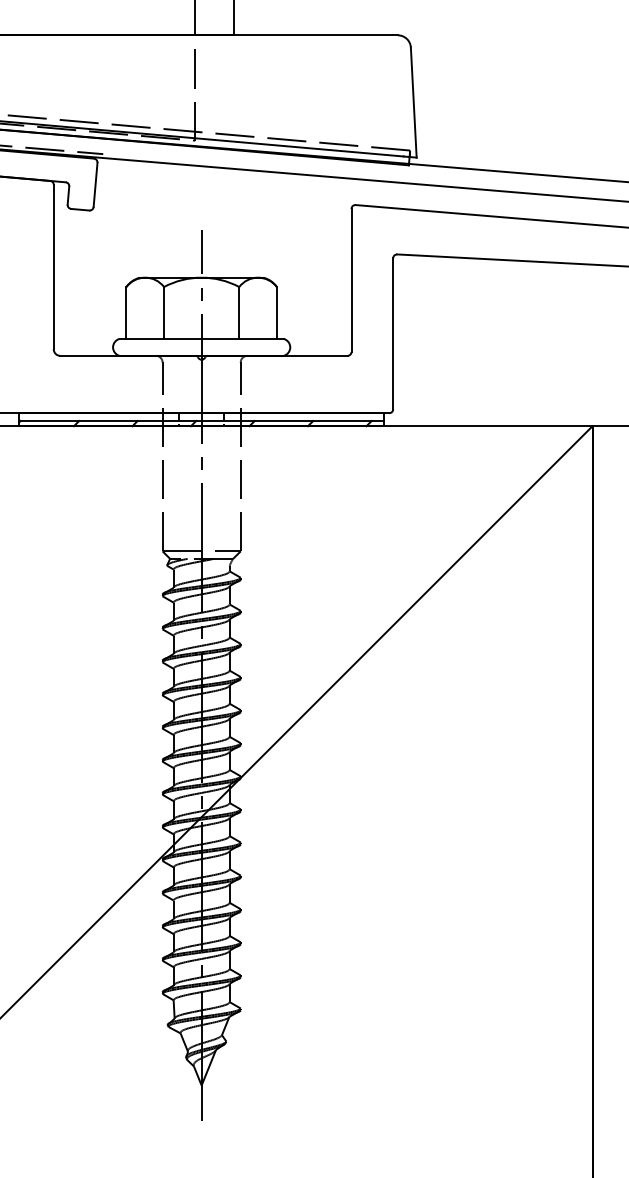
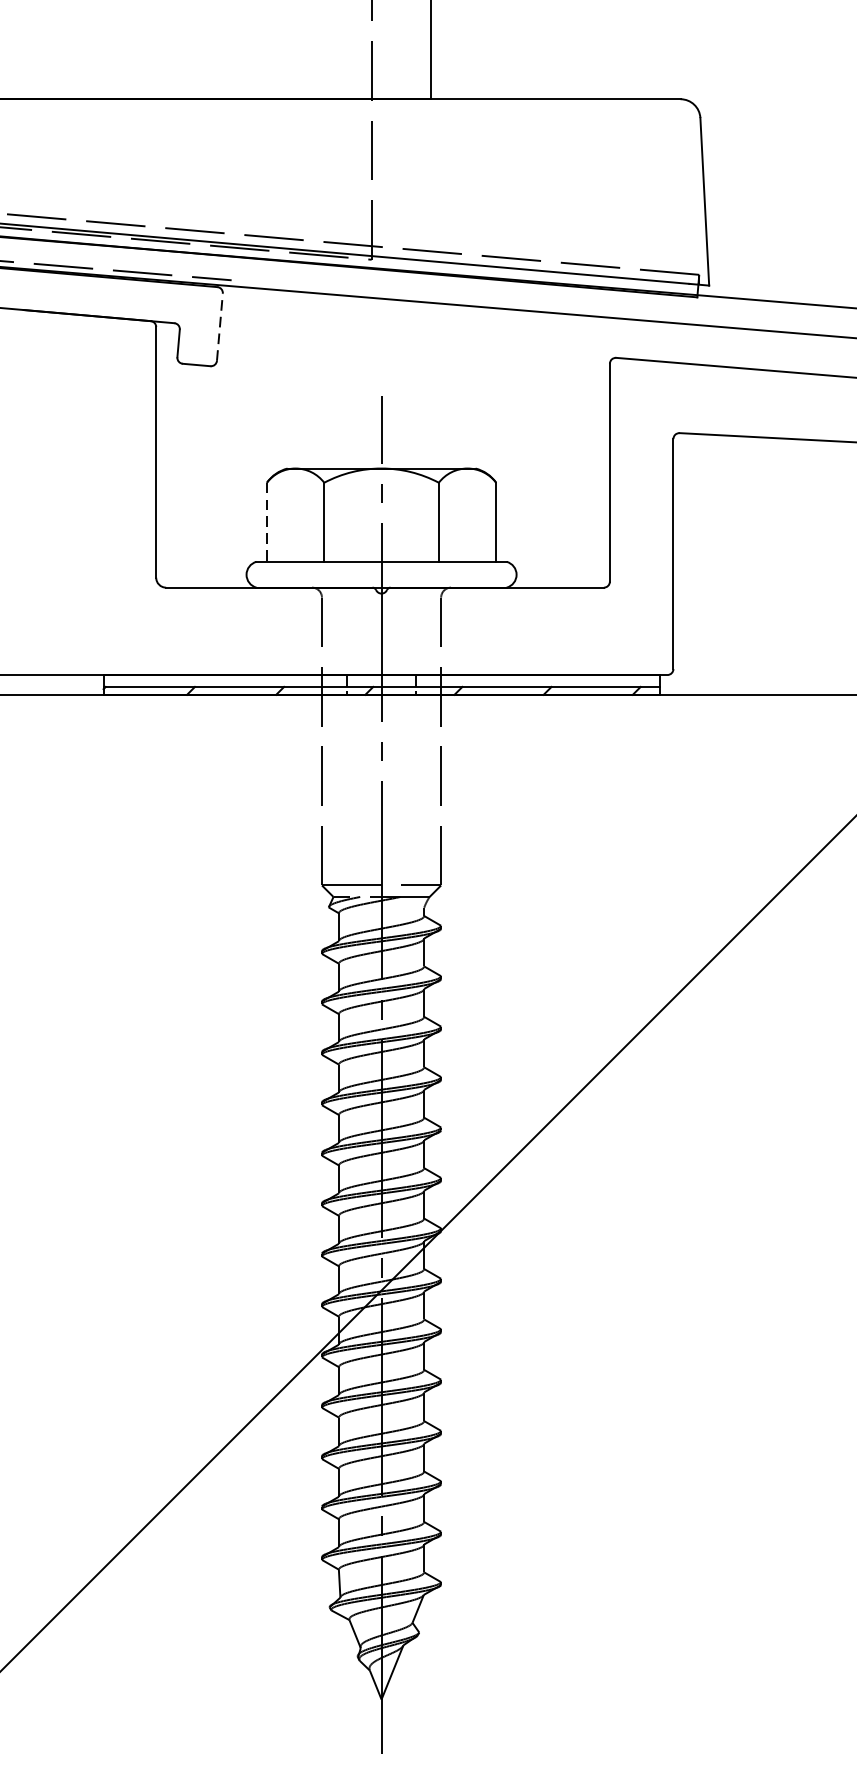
line: (95, 184) -> (219, 326), solid -> dashed
line: (126, 312) -> (267, 521), solid -> dashed

